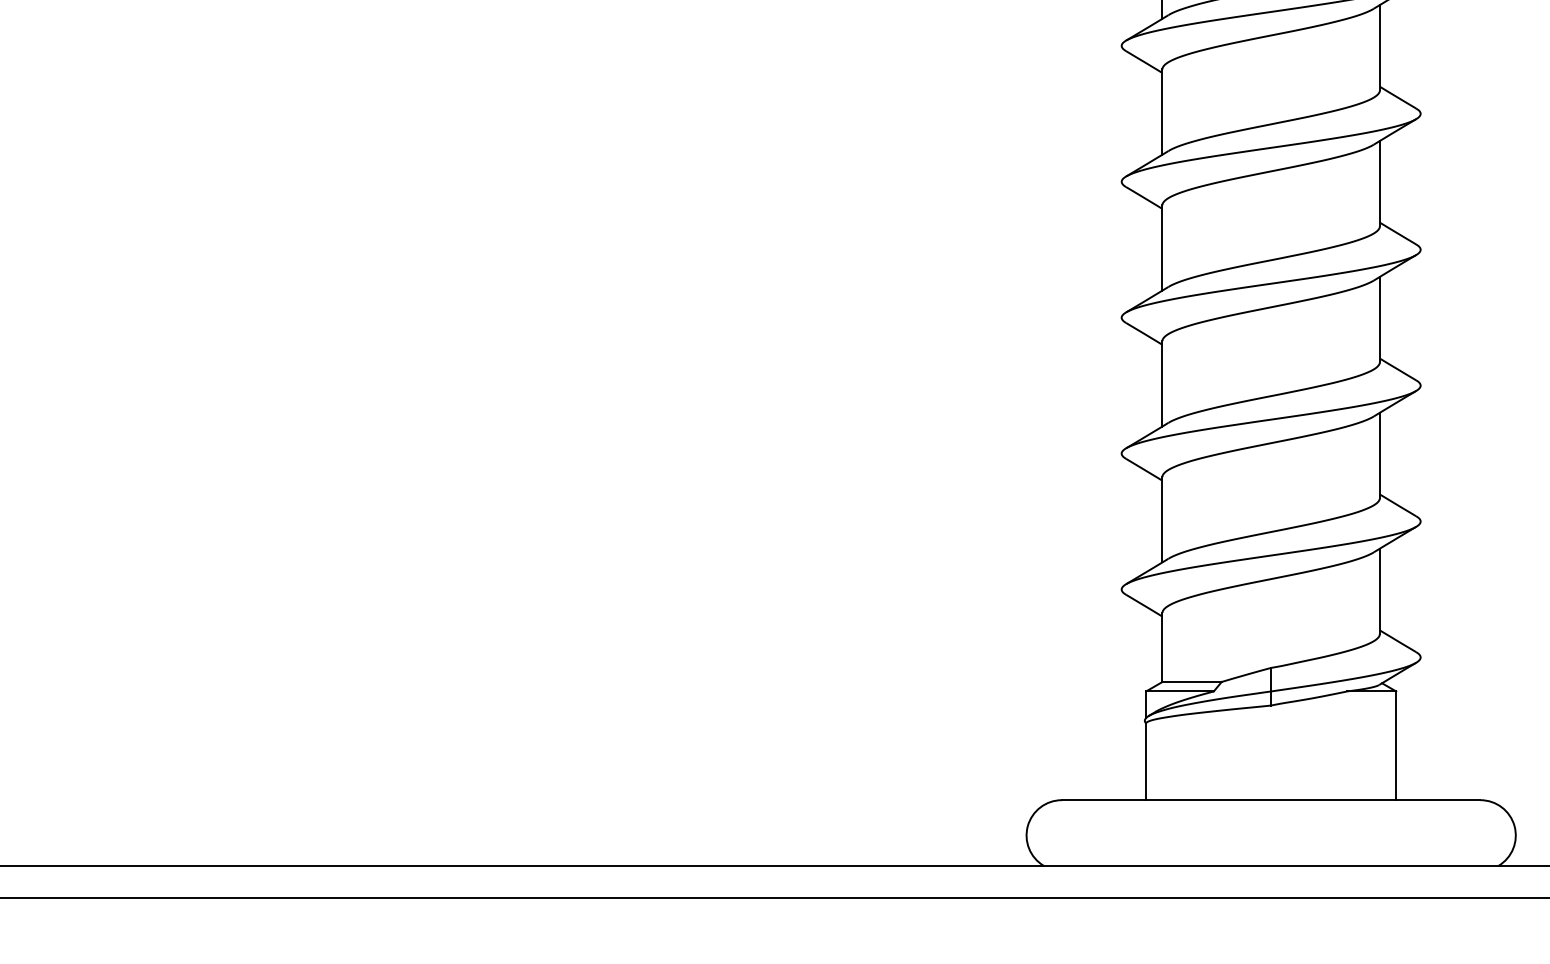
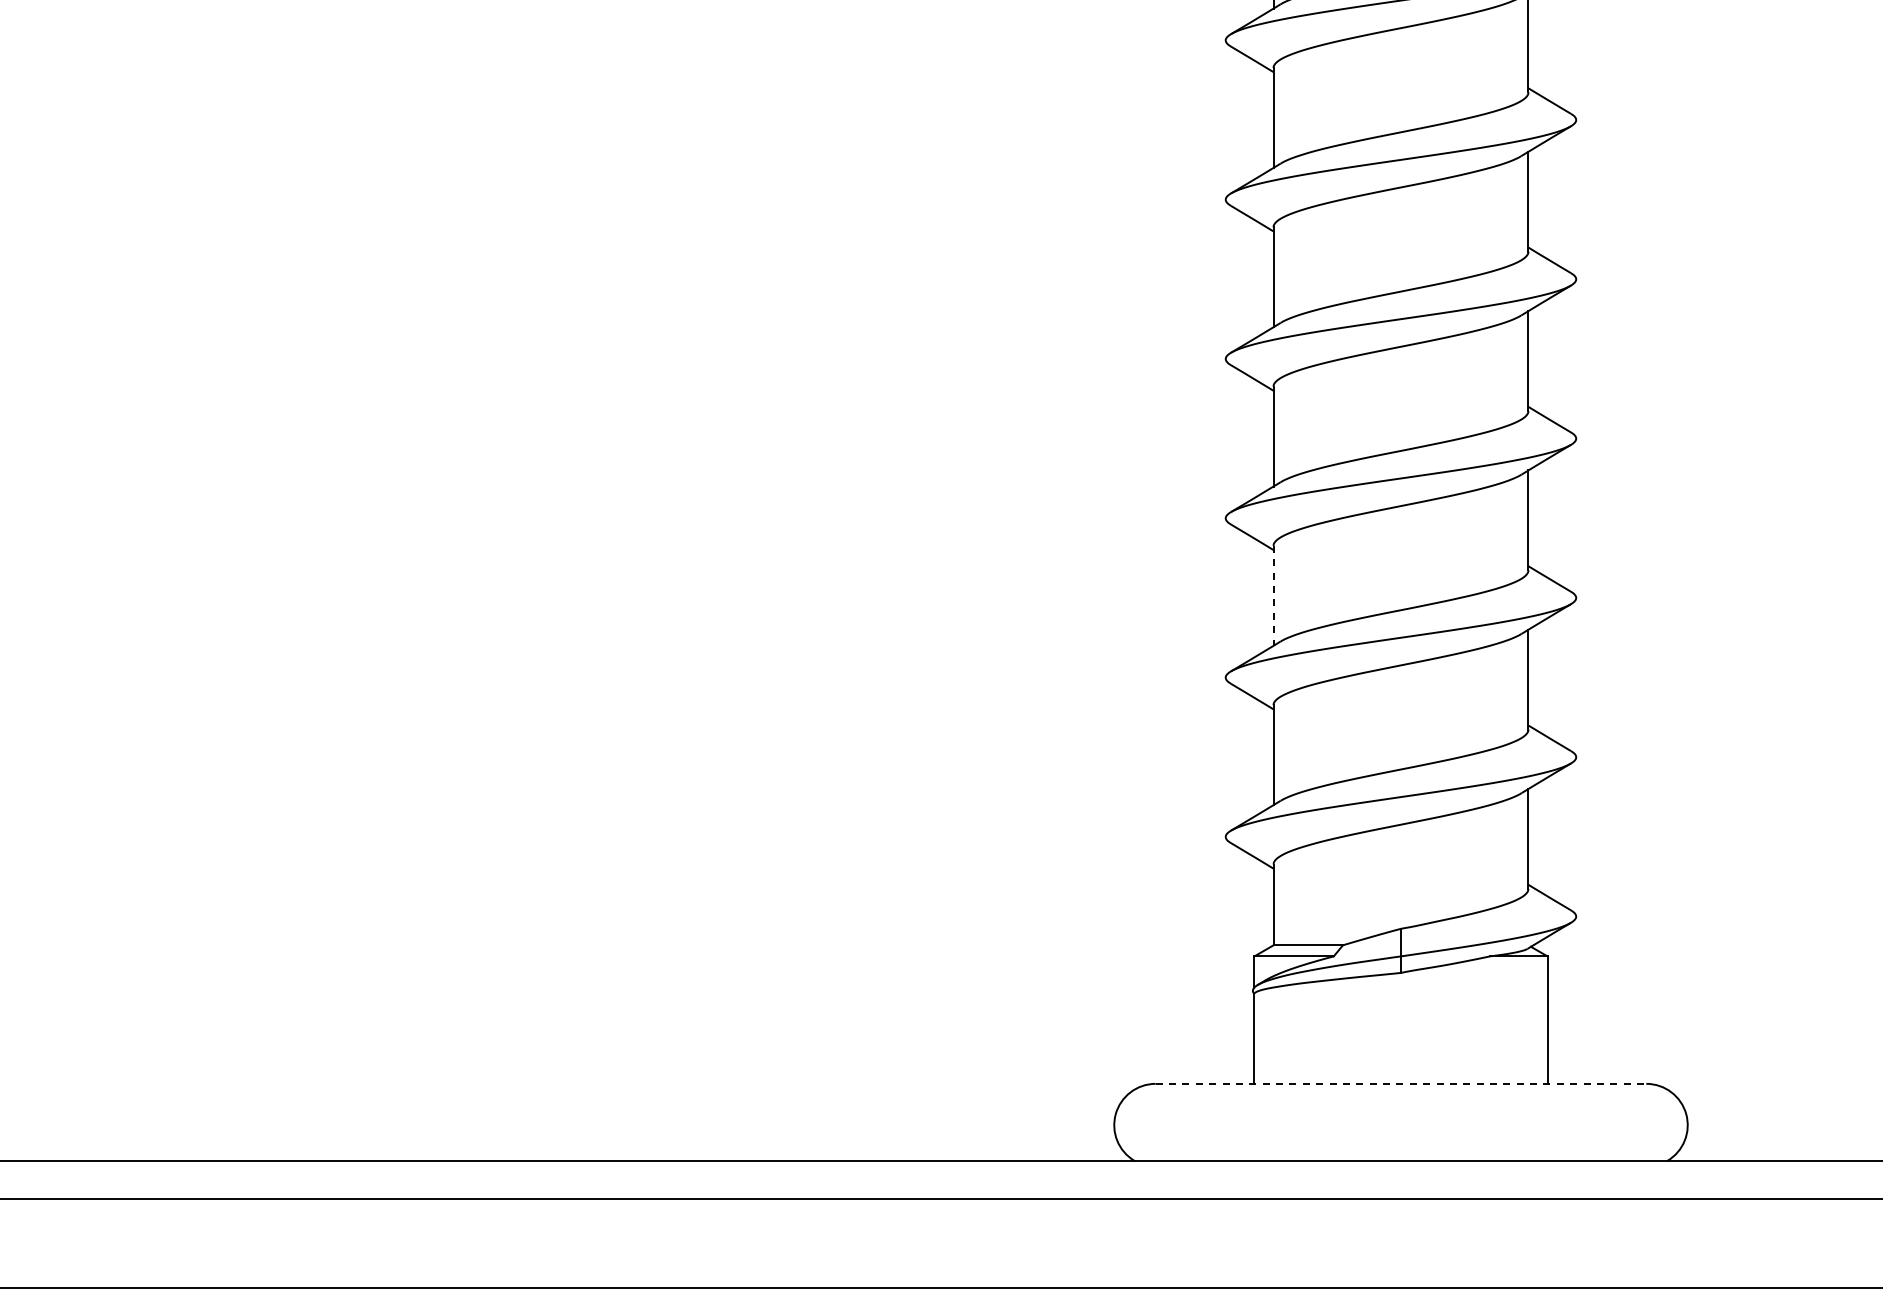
line: (1162, 383) -> (1273, 595), solid -> dashed
line: (1271, 799) -> (1401, 1083), solid -> dashed

